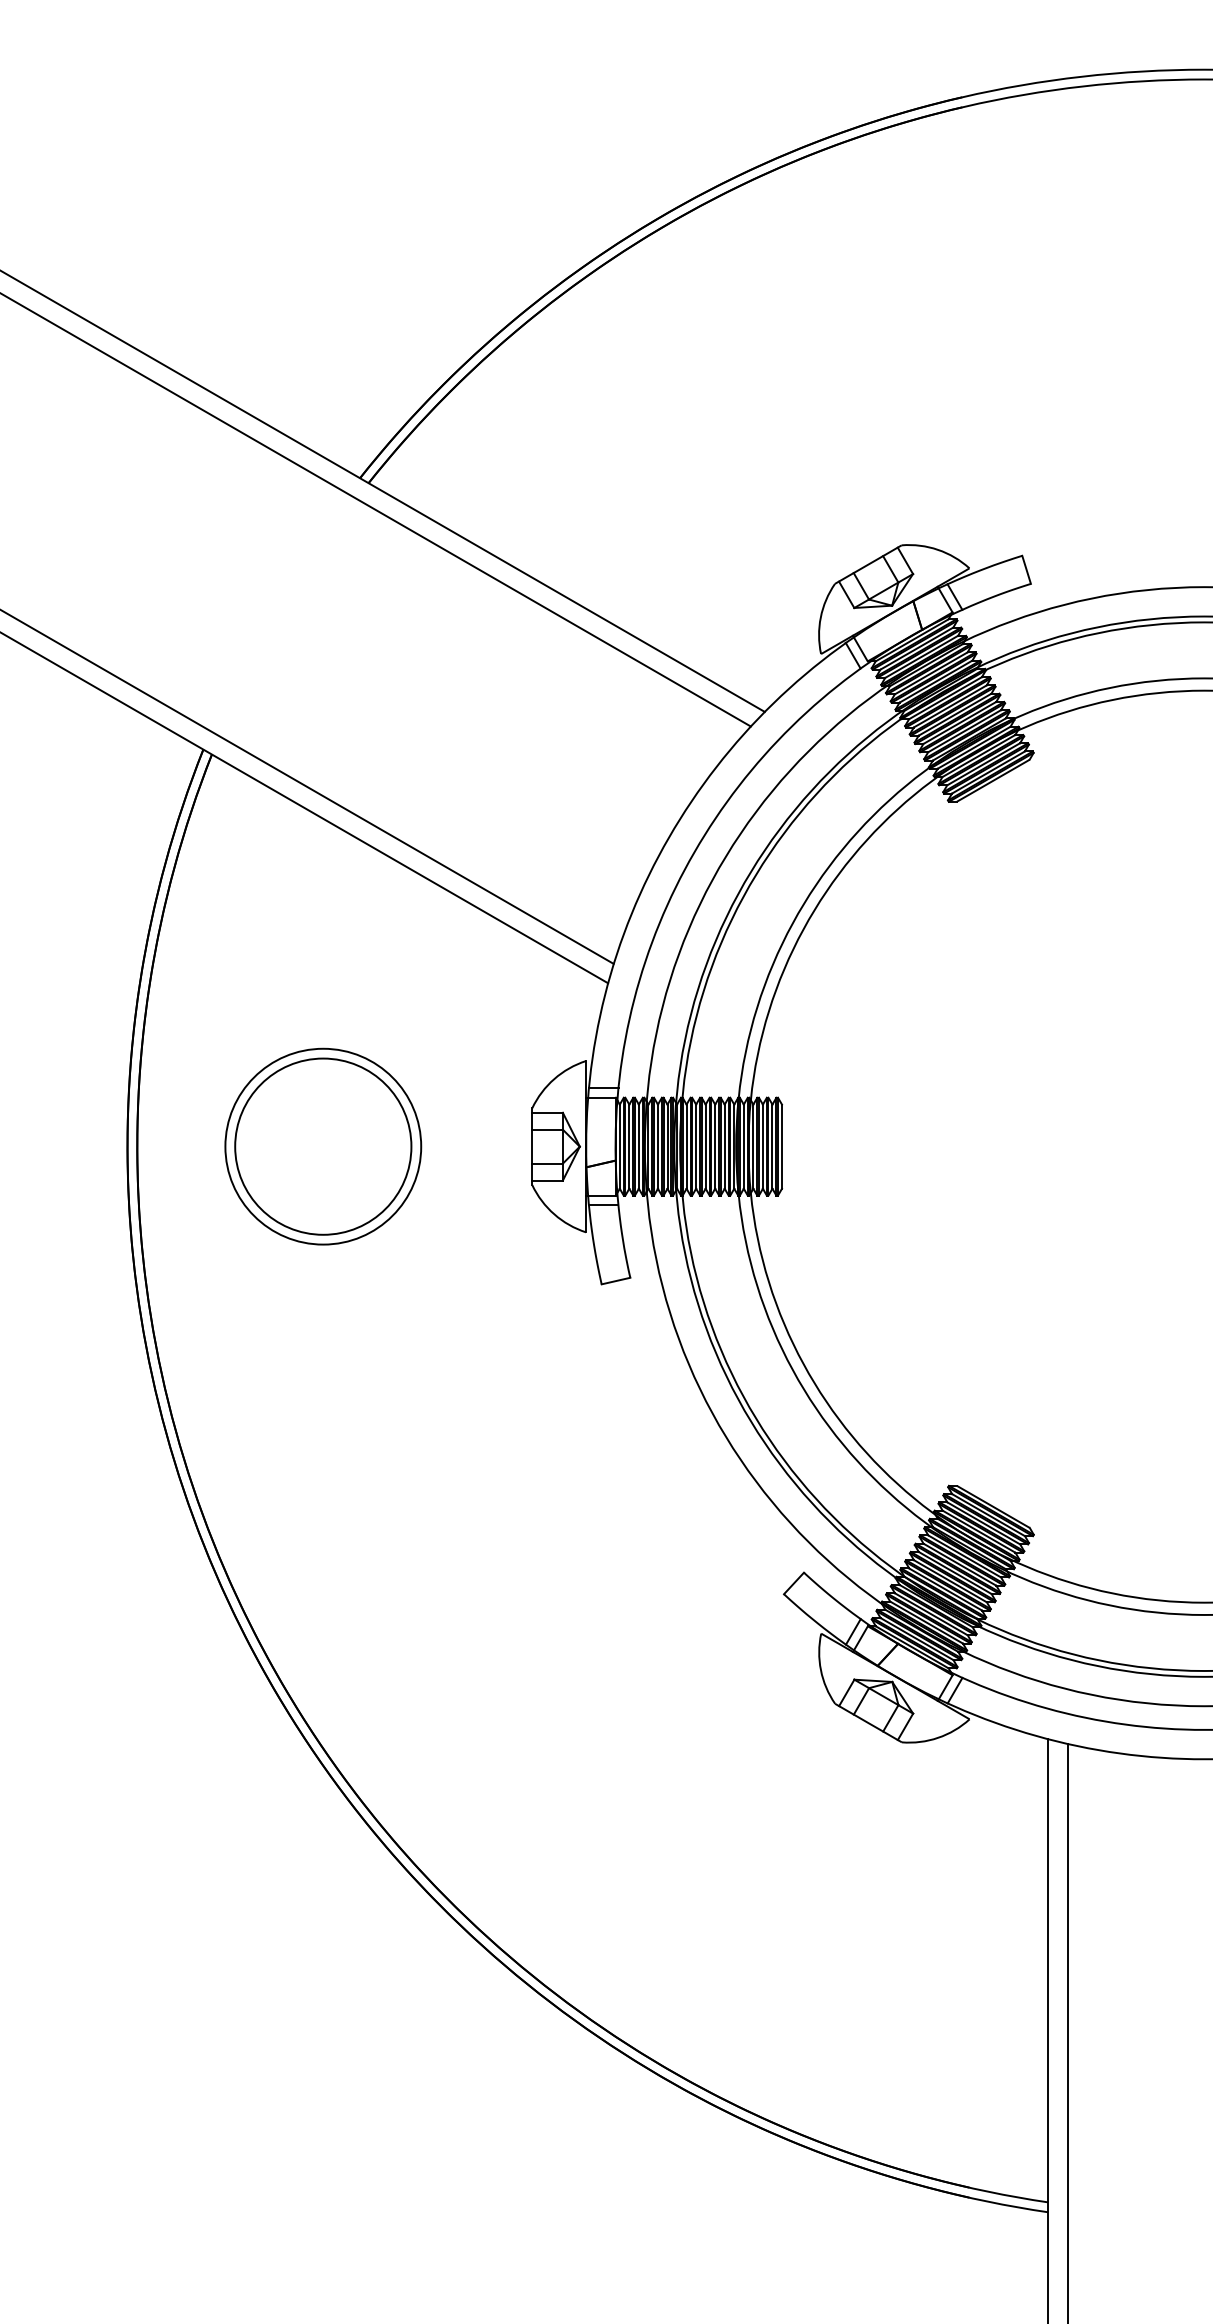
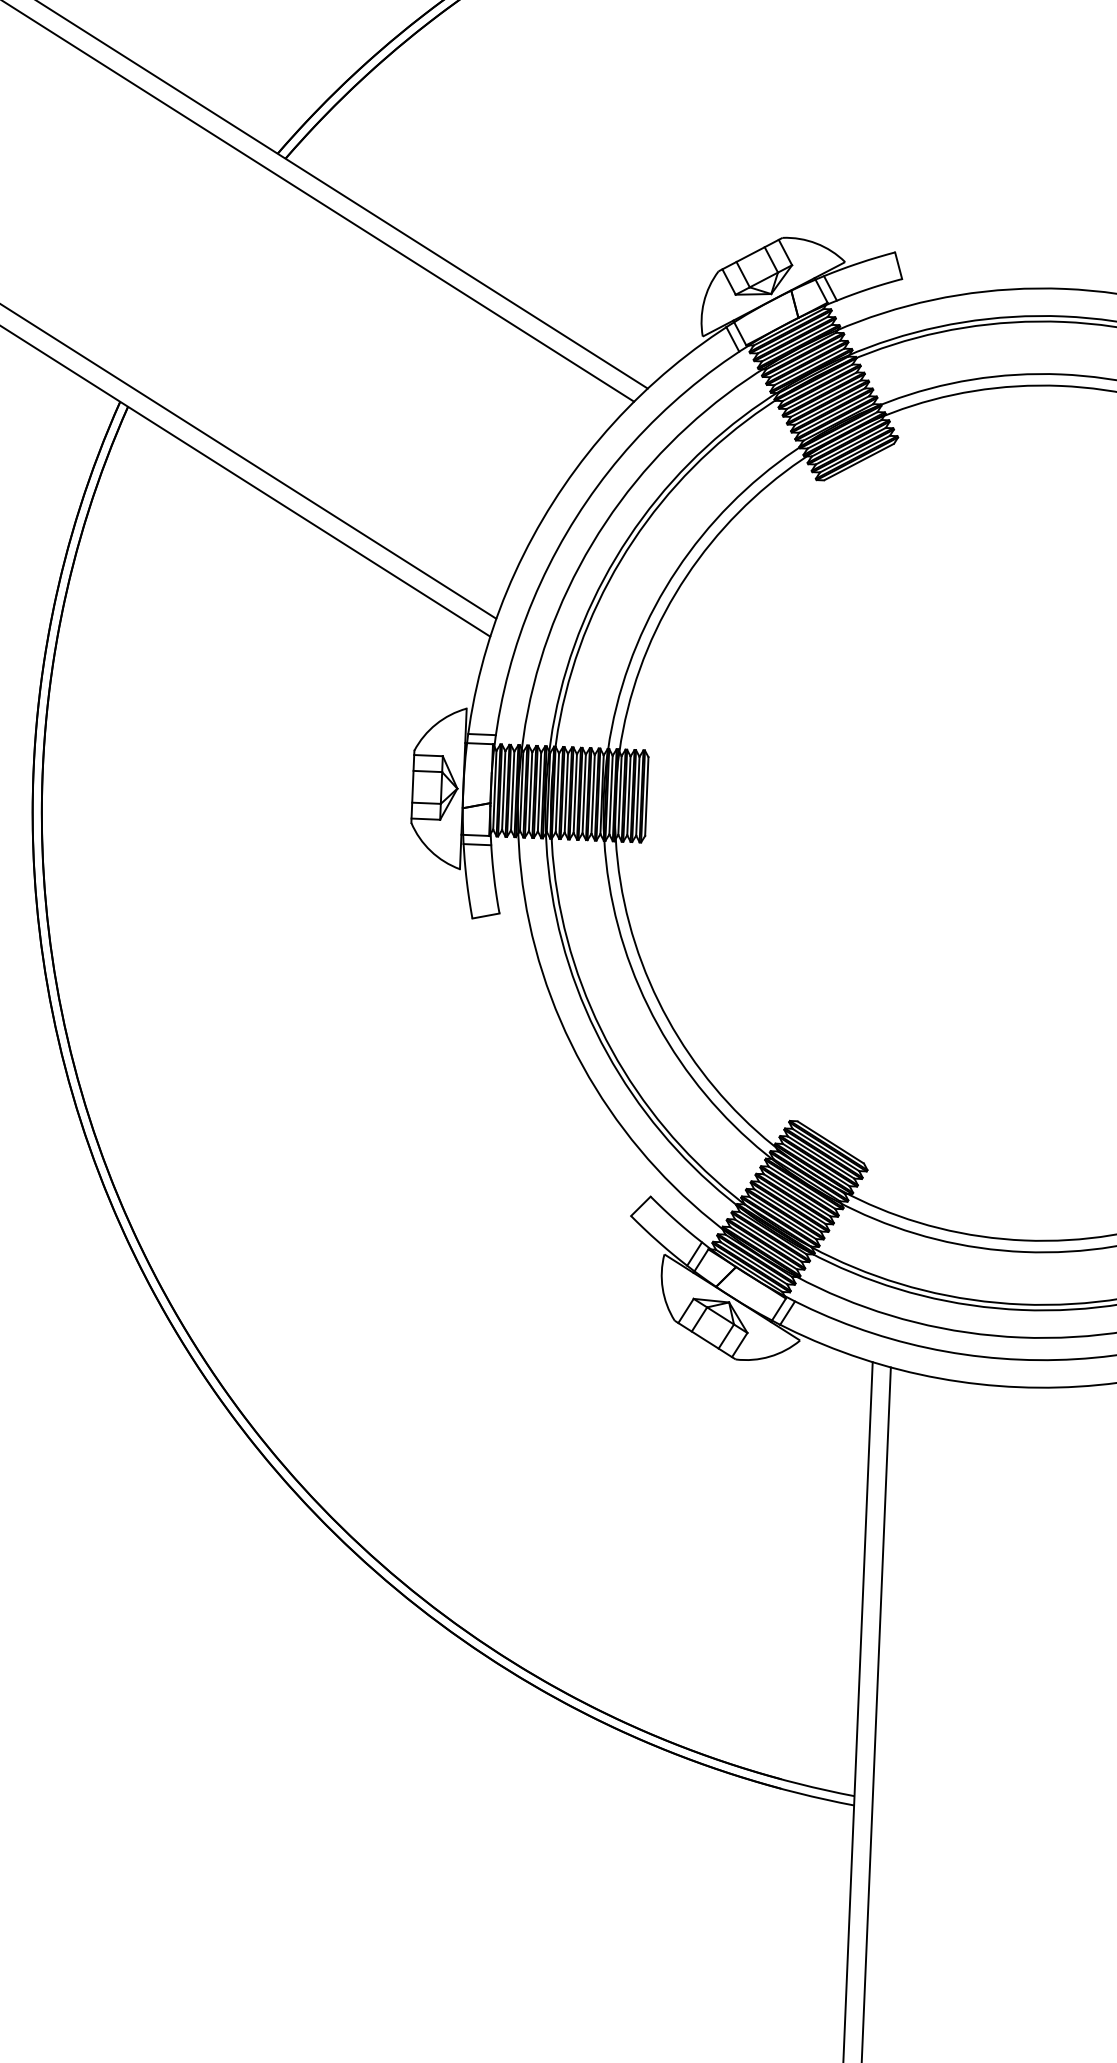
part: (323, 1146) -> (217, 778), removed

